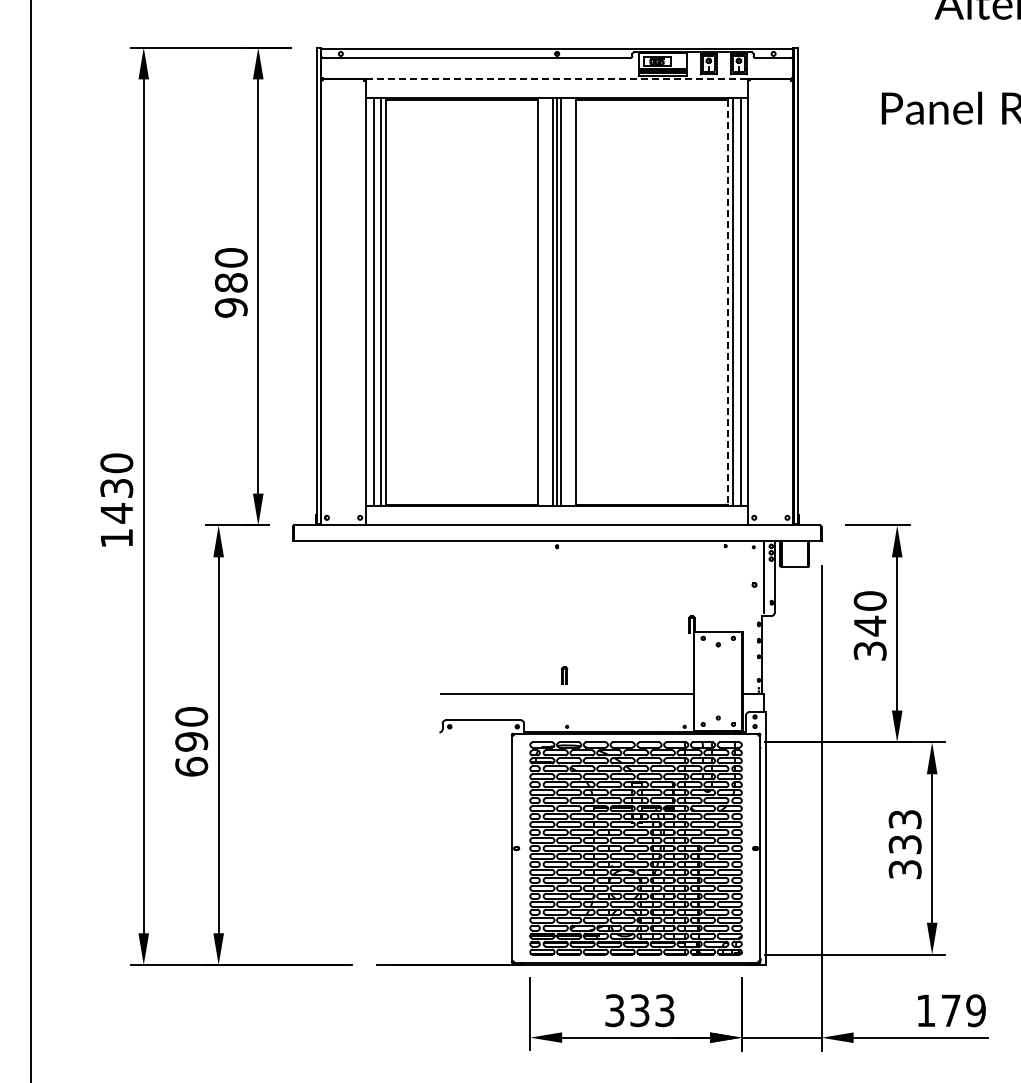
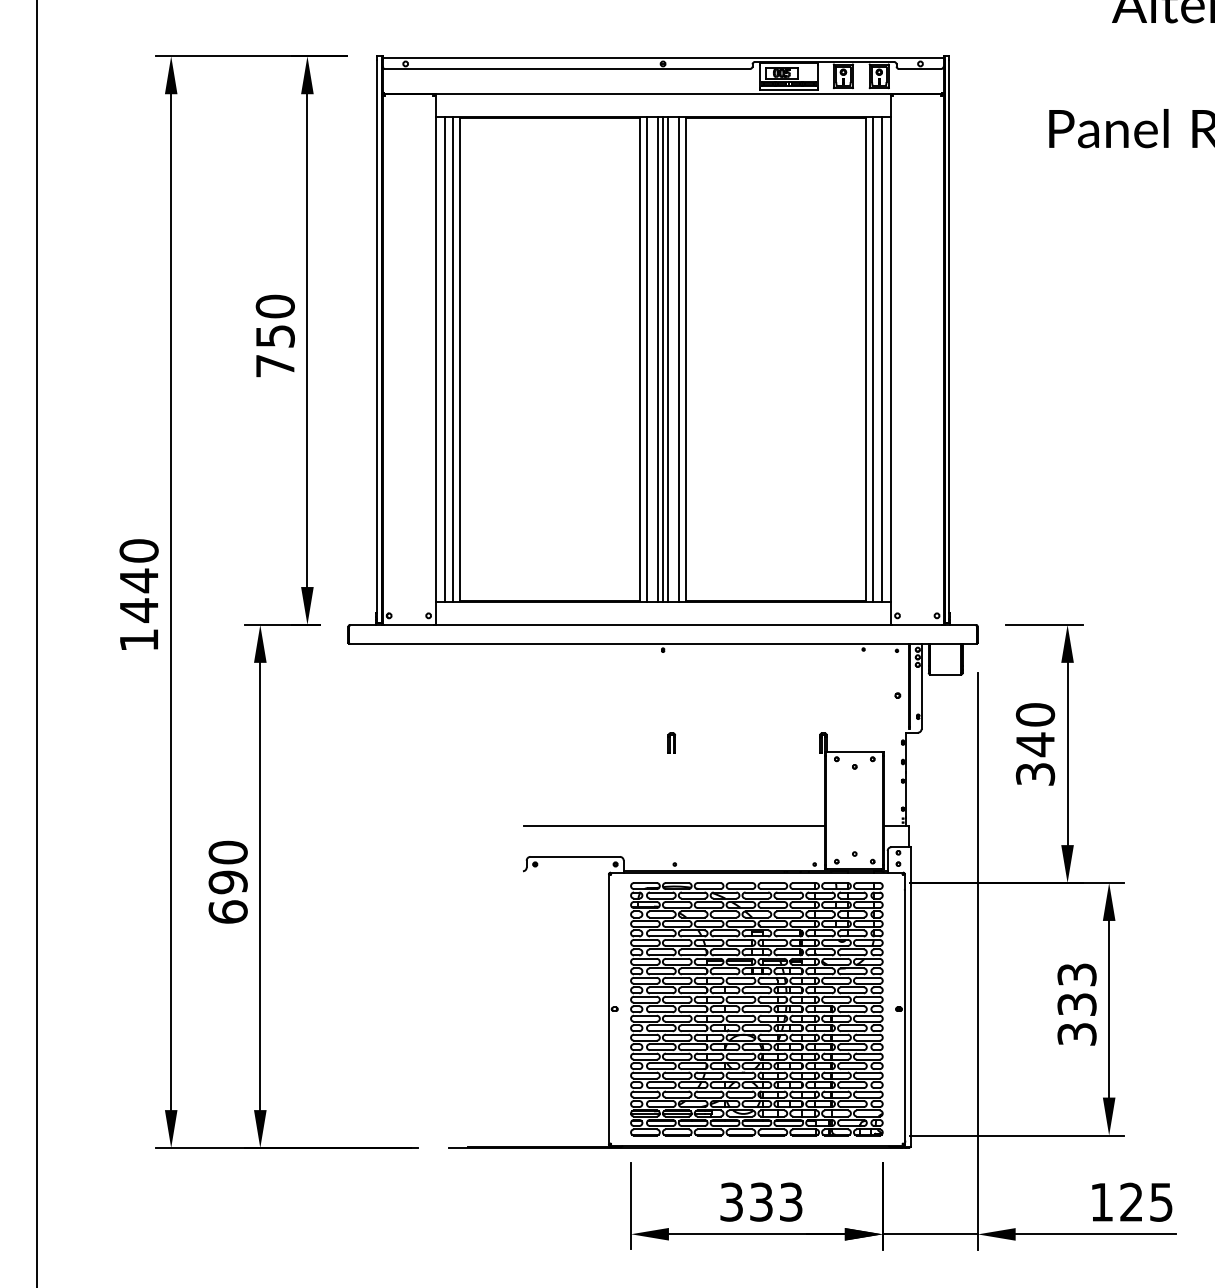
line: (557, 79) -> (663, 94), dashed -> solid
text: (230, 295) -> (274, 351), 980 -> 750
line: (543, 302) -> (646, 359), added
line: (570, 302) -> (678, 359), added
line: (728, 302) -> (866, 359), dashed -> solid
text: (116, 488) -> (138, 580), 1430 -> 1440
part: (564, 675) -> (671, 742), moved
text: (963, 1010) -> (1146, 1201), 179 -> 125

